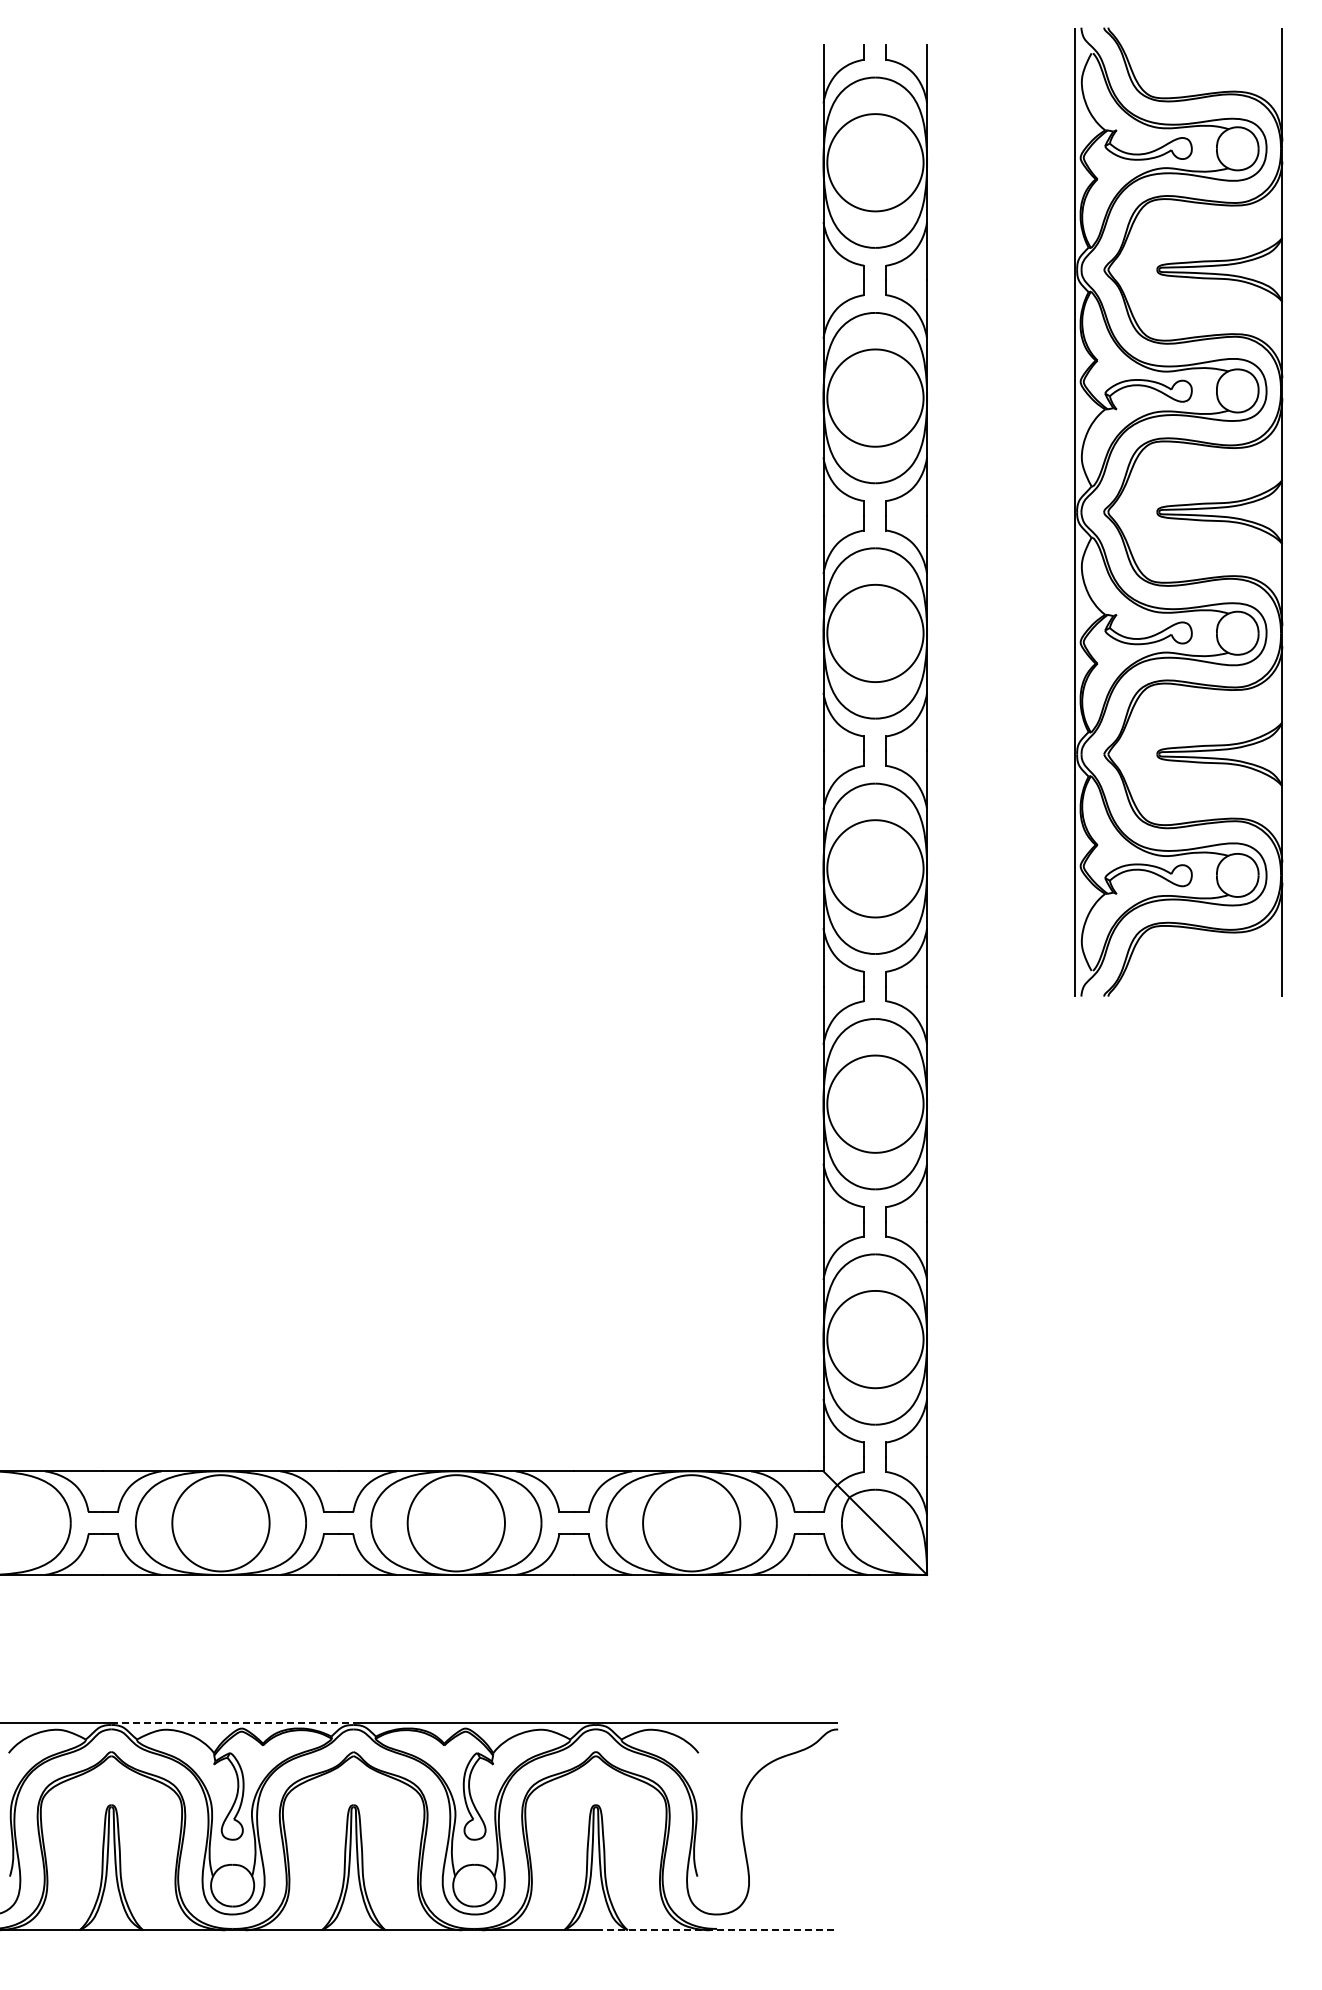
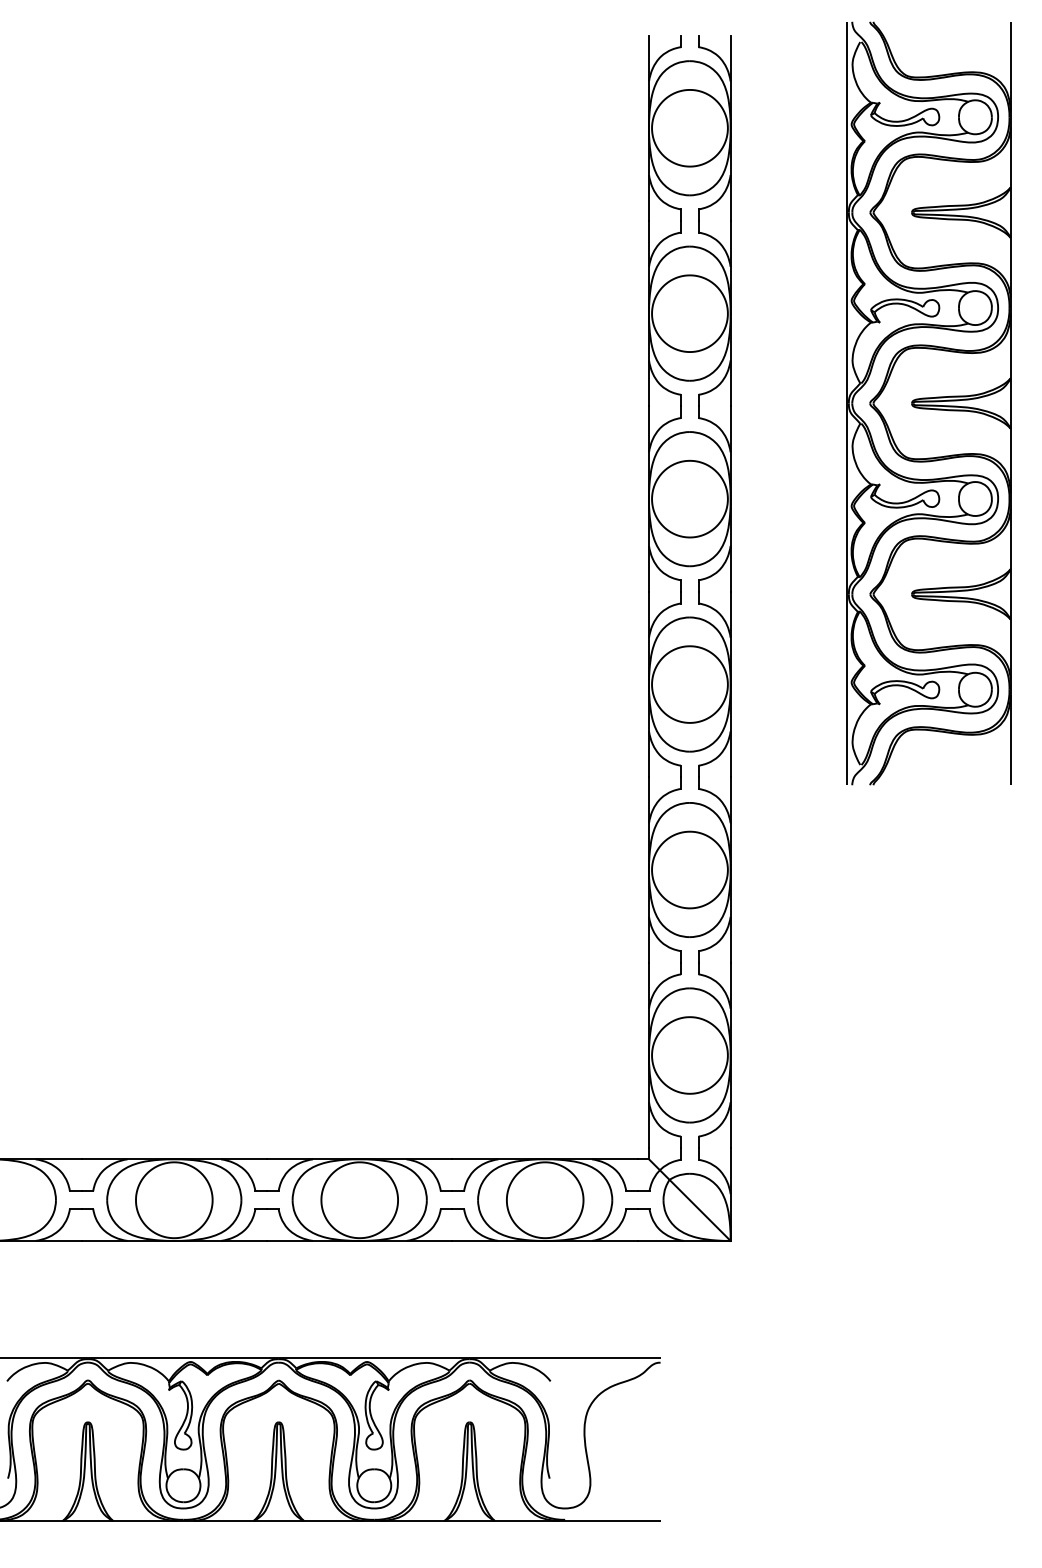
line: (233, 1723) -> (184, 1357), dashed -> solid
line: (717, 1930) -> (565, 1521), dashed -> solid

